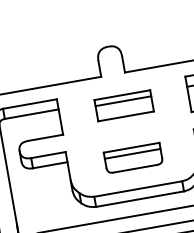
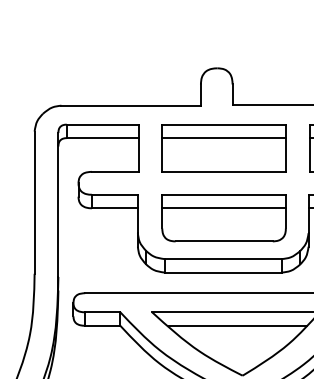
part: (123, 105) -> (223, 148), size x1.67
part: (133, 158) -> (223, 218), size x1.67

